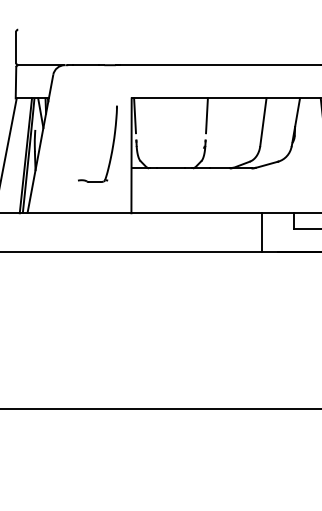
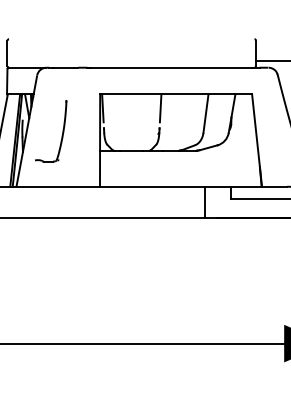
part: (110, 149) -> (61, 135), moved

